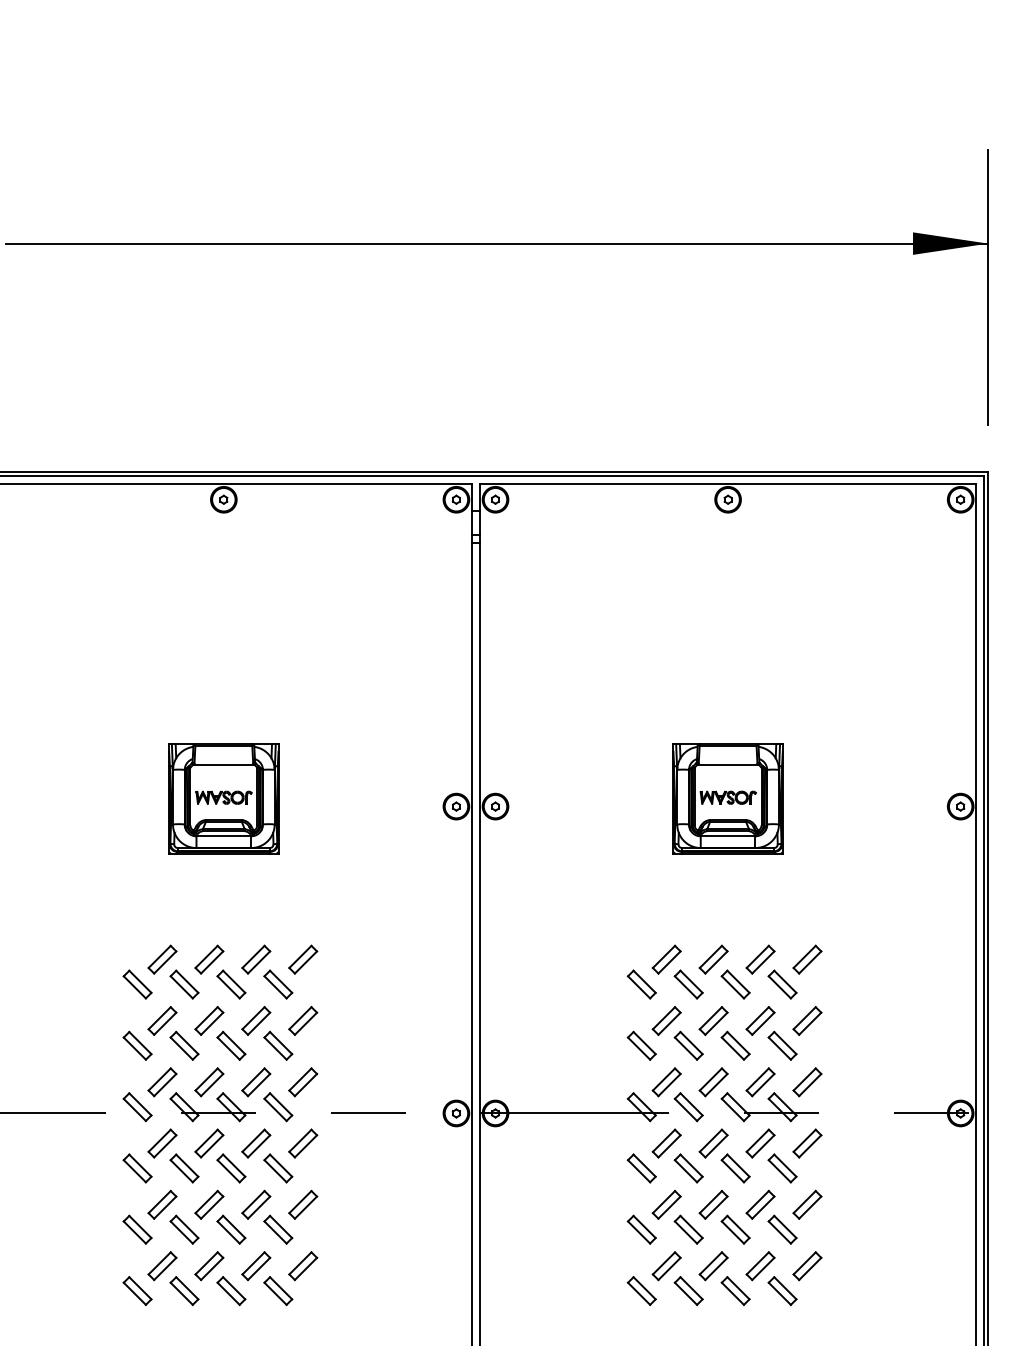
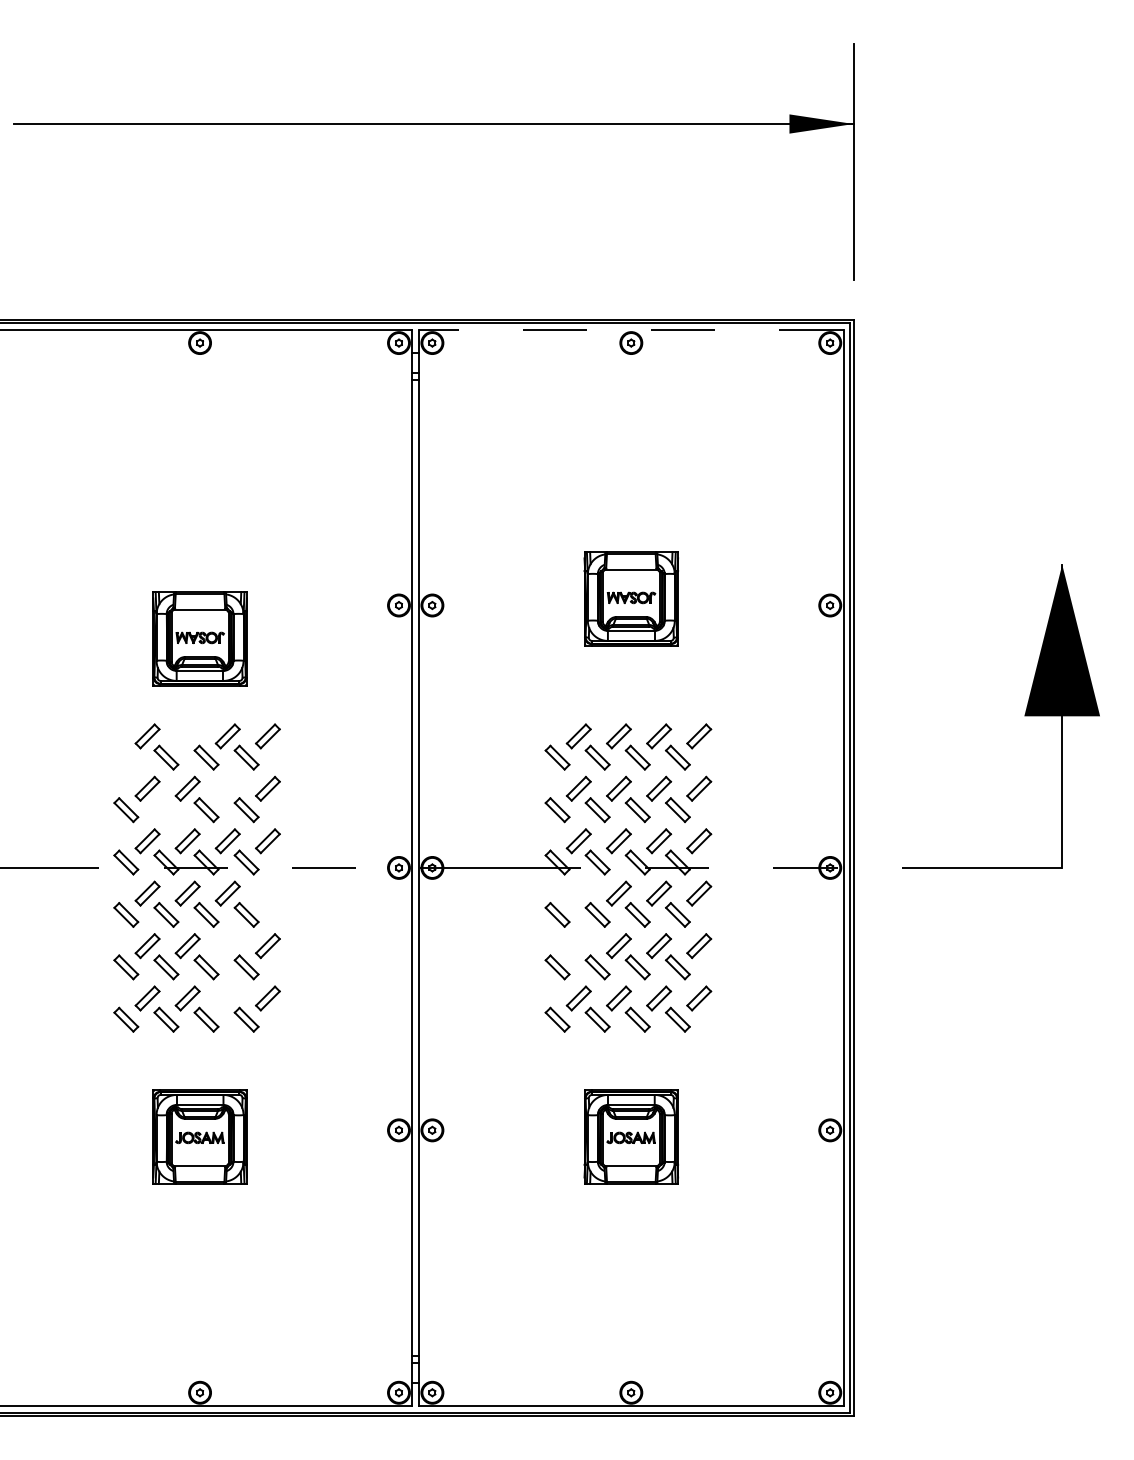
line: (727, 483) -> (630, 329), solid -> dashed
part: (223, 798) -> (199, 638), moved
part: (209, 959) -> (187, 736), removed
part: (137, 984) -> (126, 757), removed
part: (255, 1020) -> (227, 788), removed
part: (184, 1046) -> (166, 810), removed
part: (302, 1143) -> (267, 893), removed
part: (666, 1143) -> (578, 893), removed
part: (255, 1205) -> (227, 946), removed
part: (666, 1205) -> (578, 946), removed
part: (255, 1266) -> (227, 998), removed

